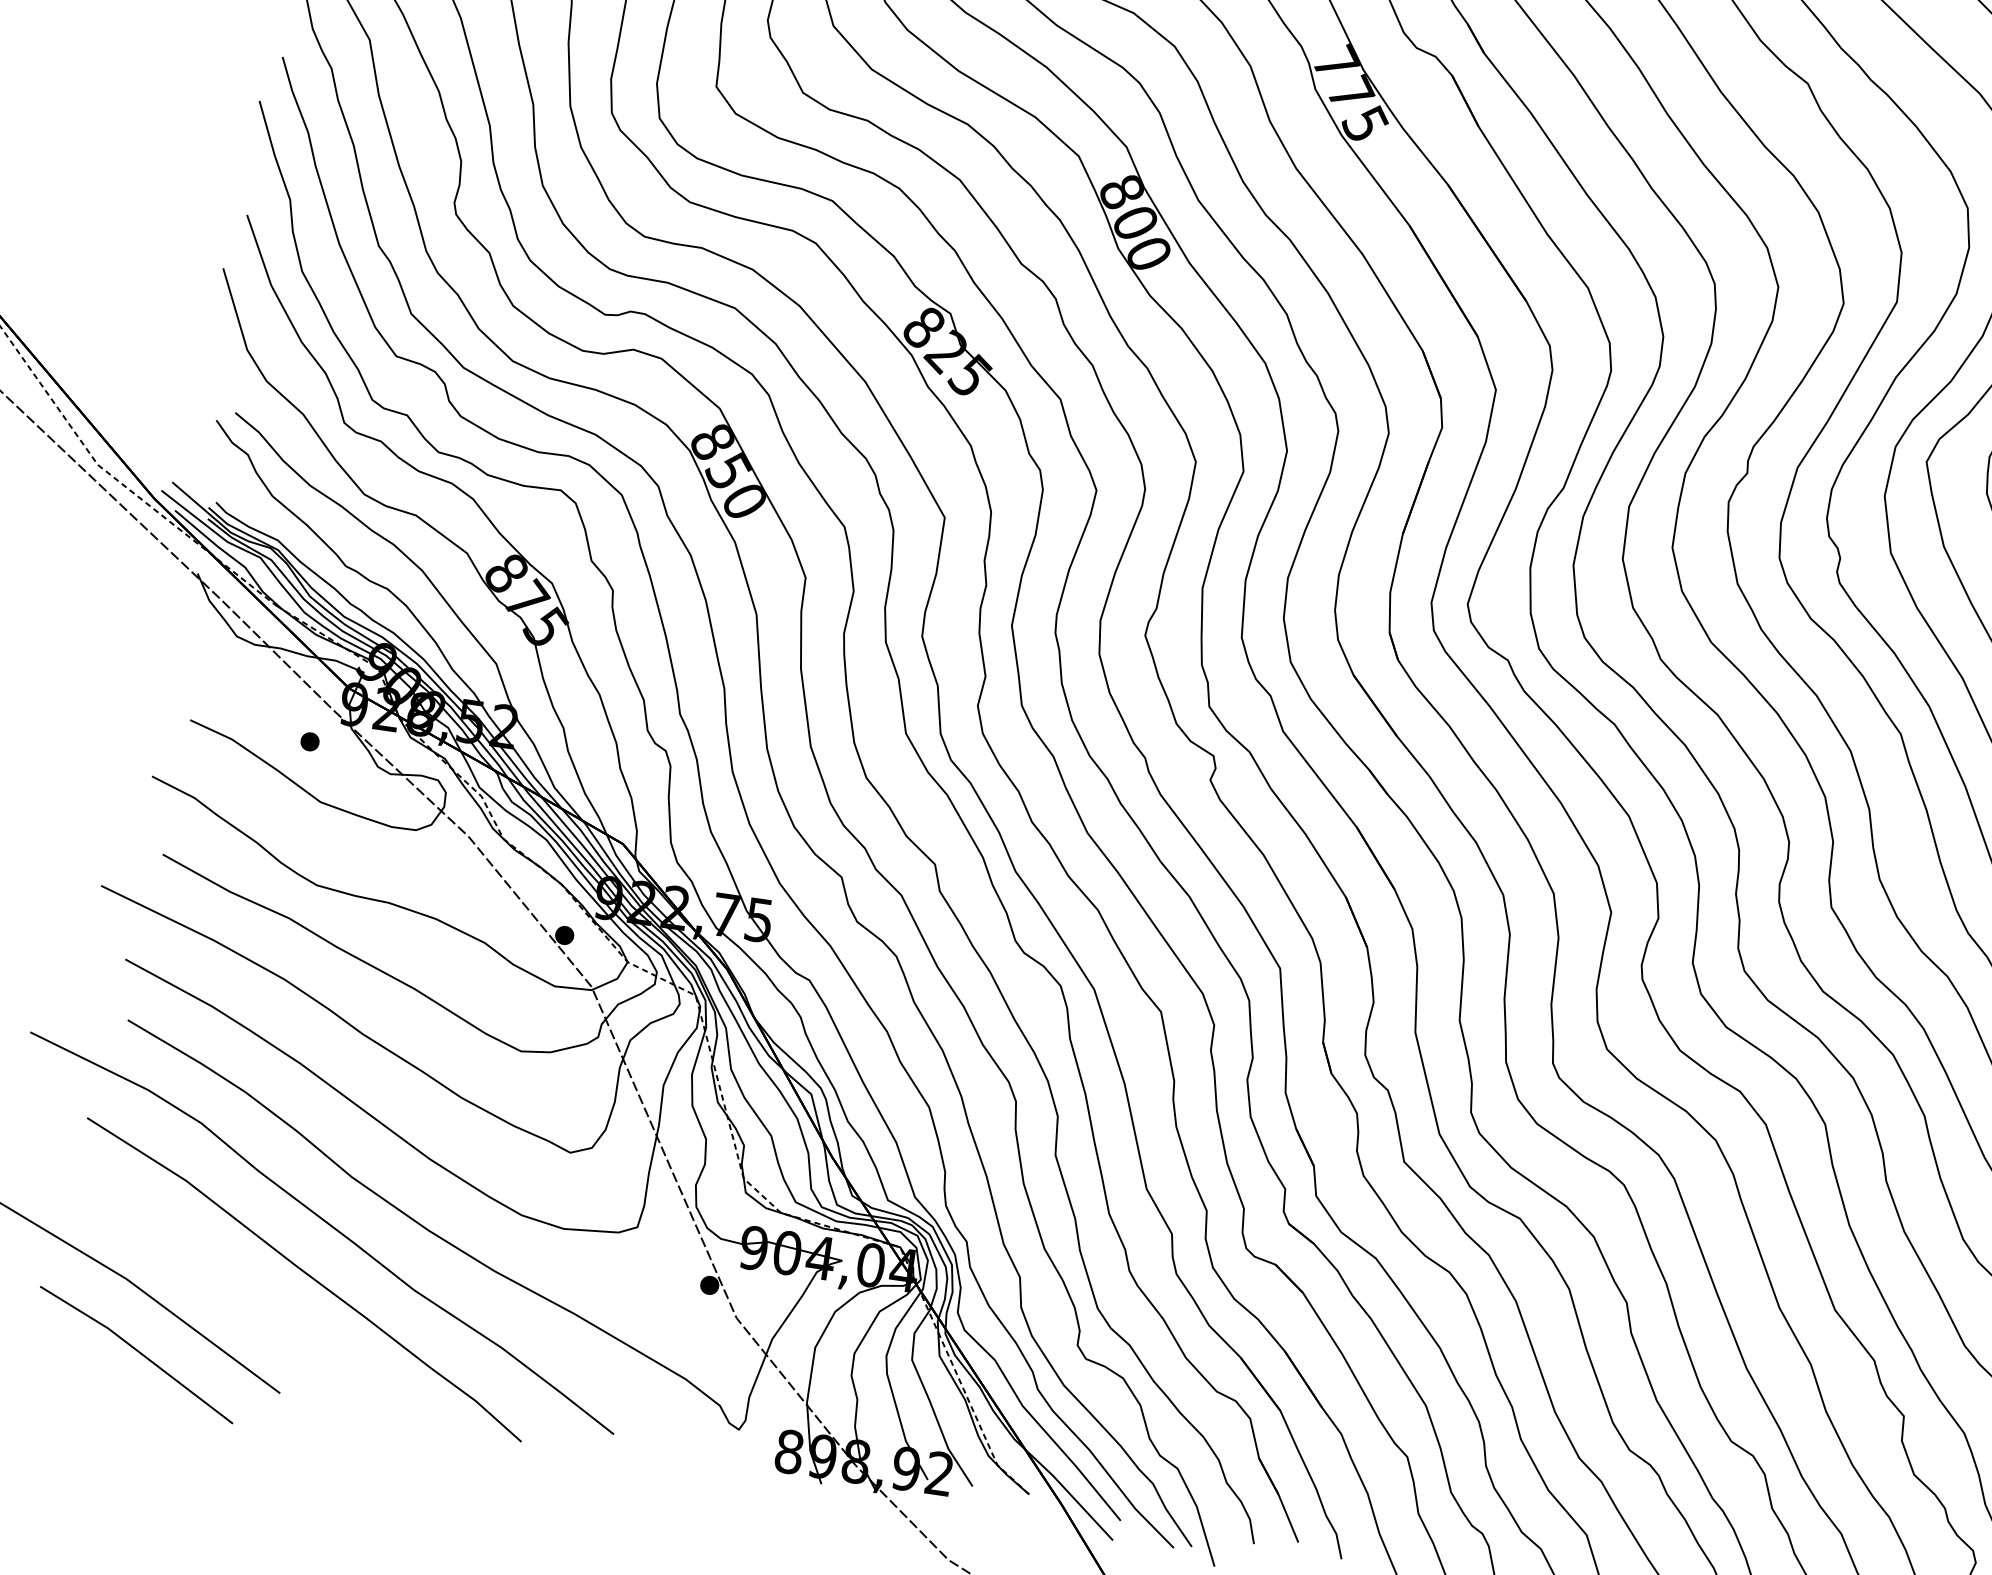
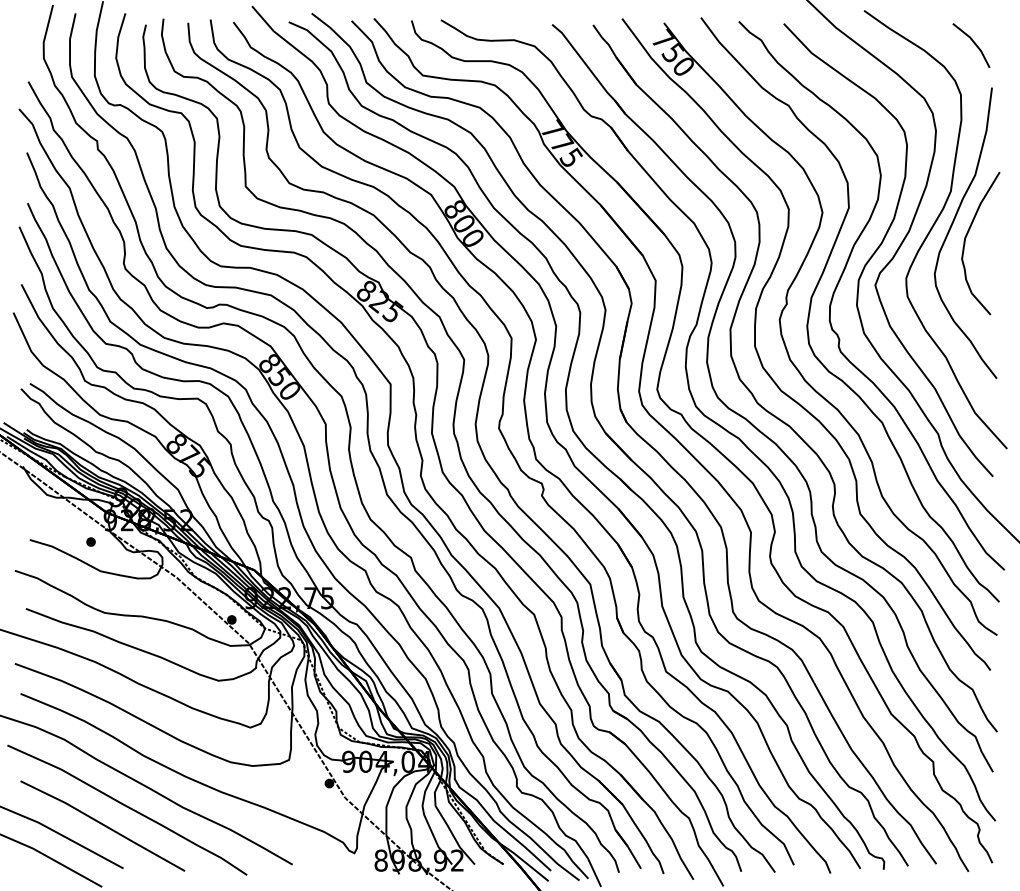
line: (251, 1302) -> (102, 825), added

